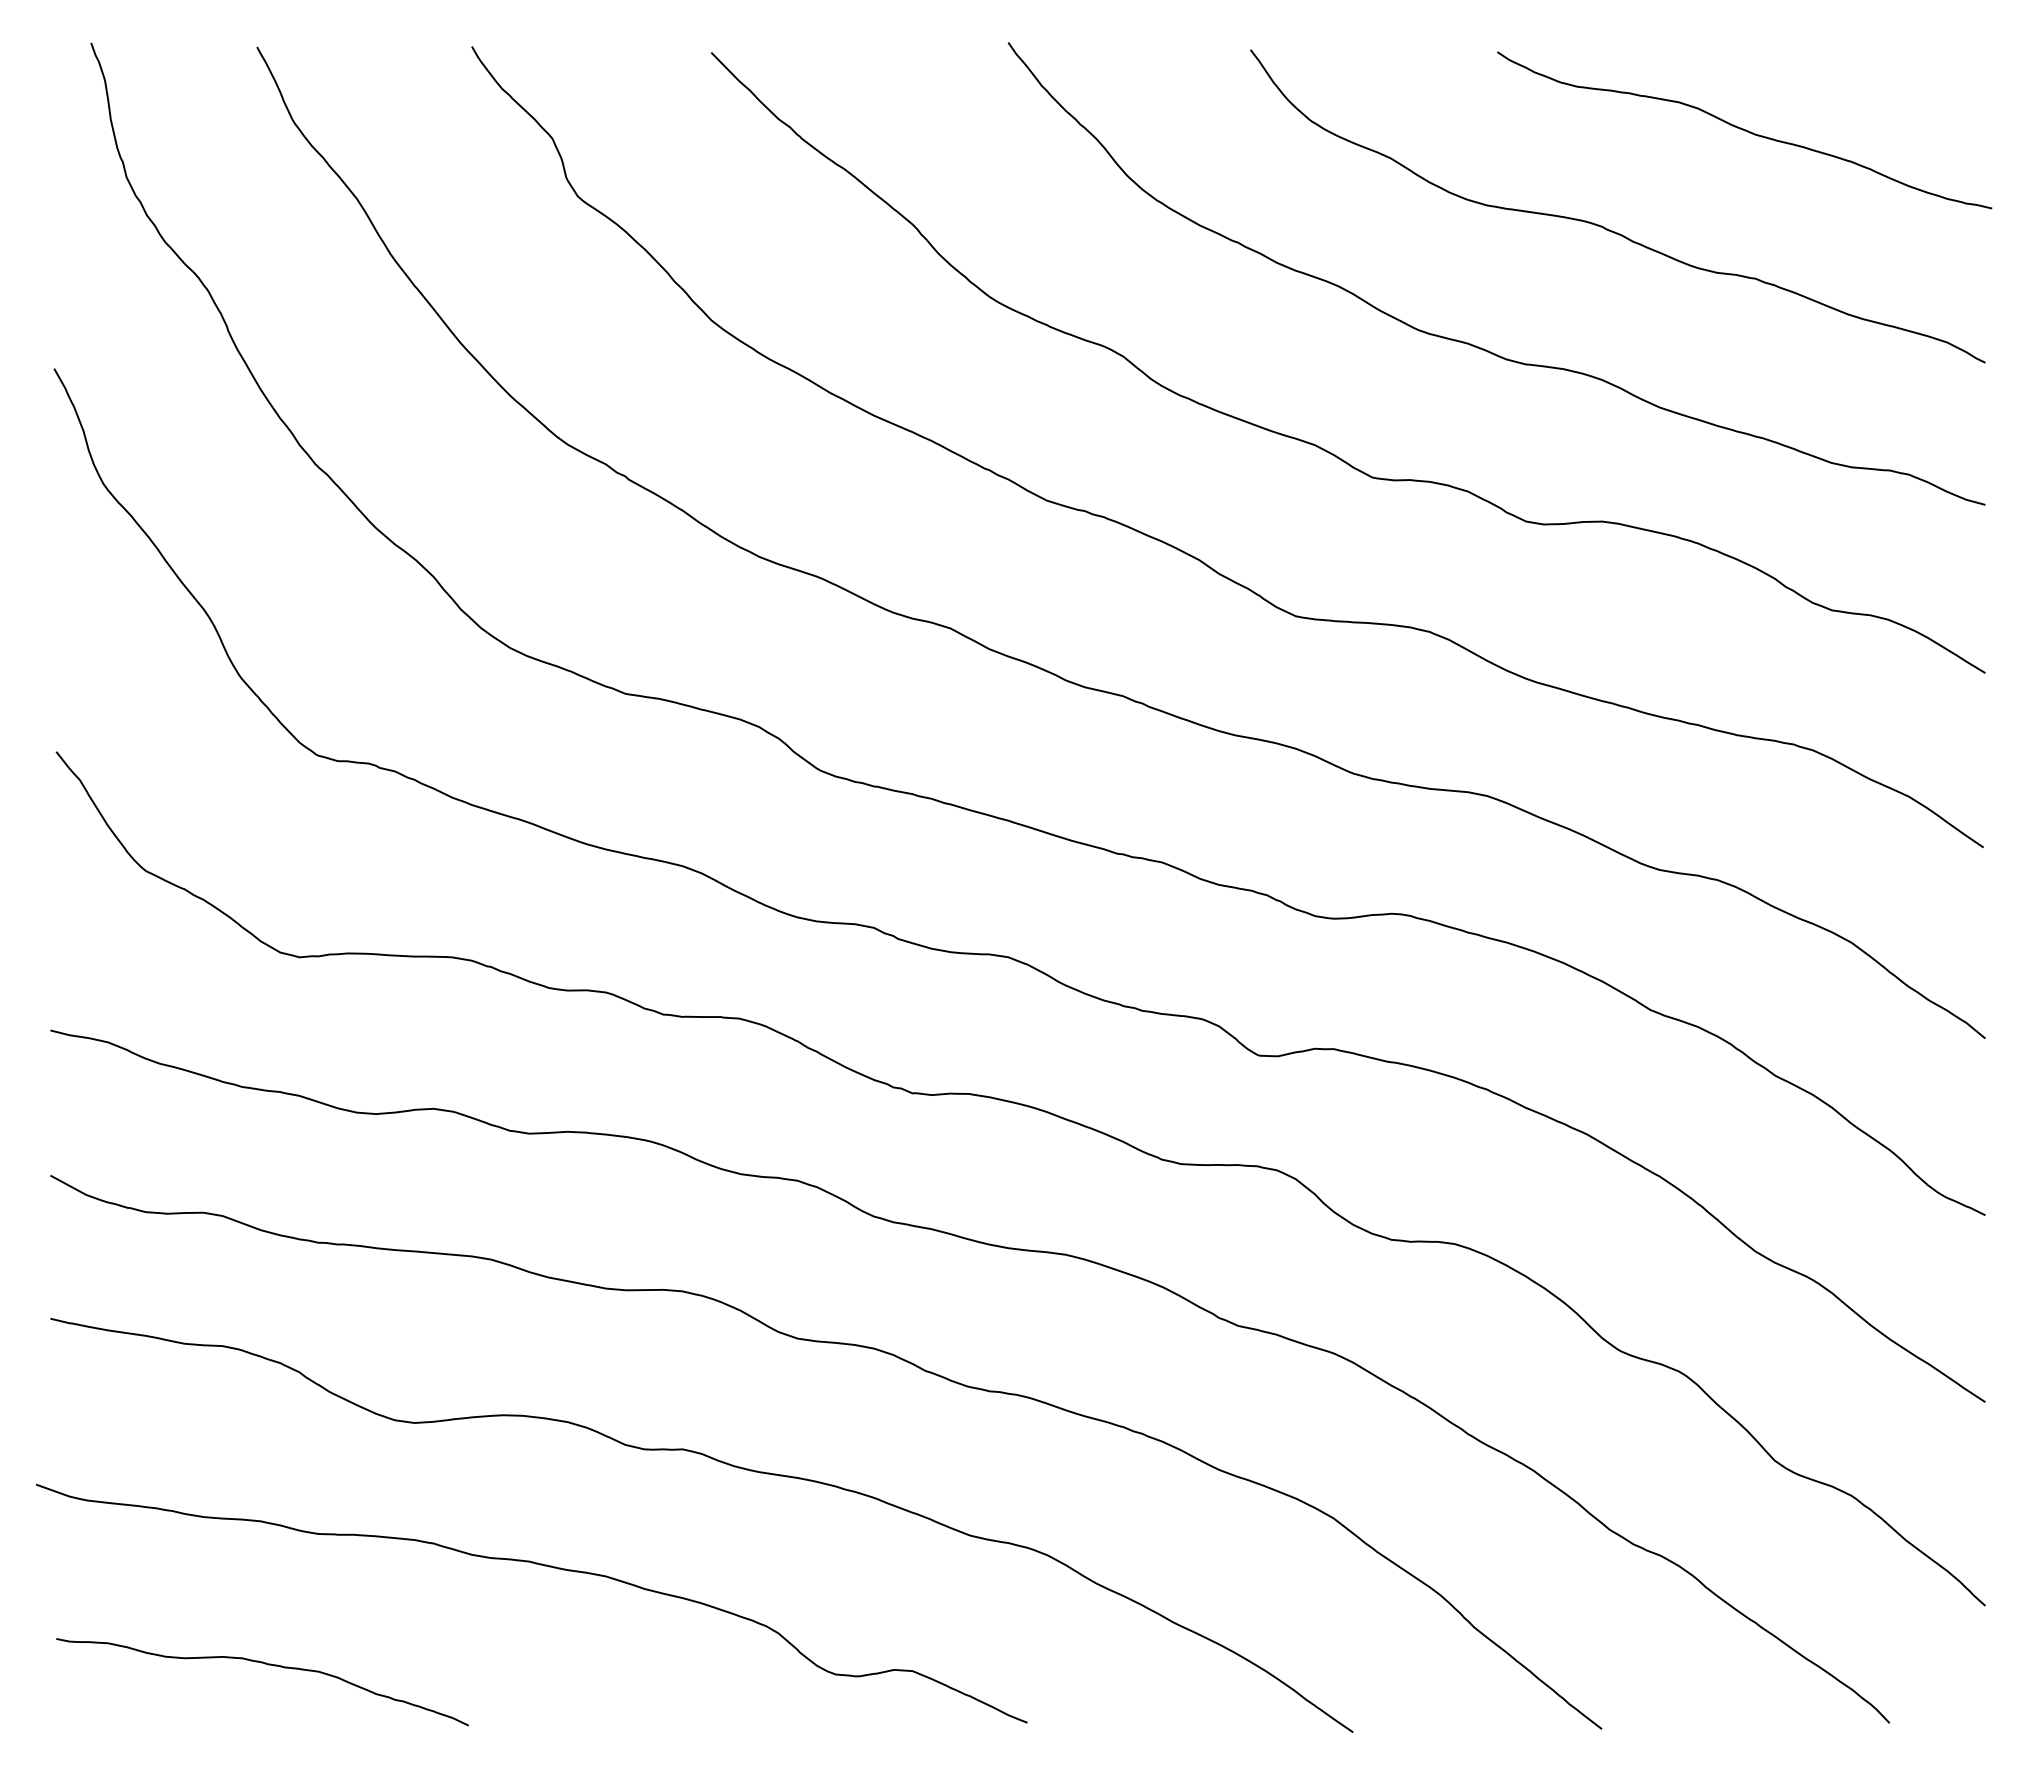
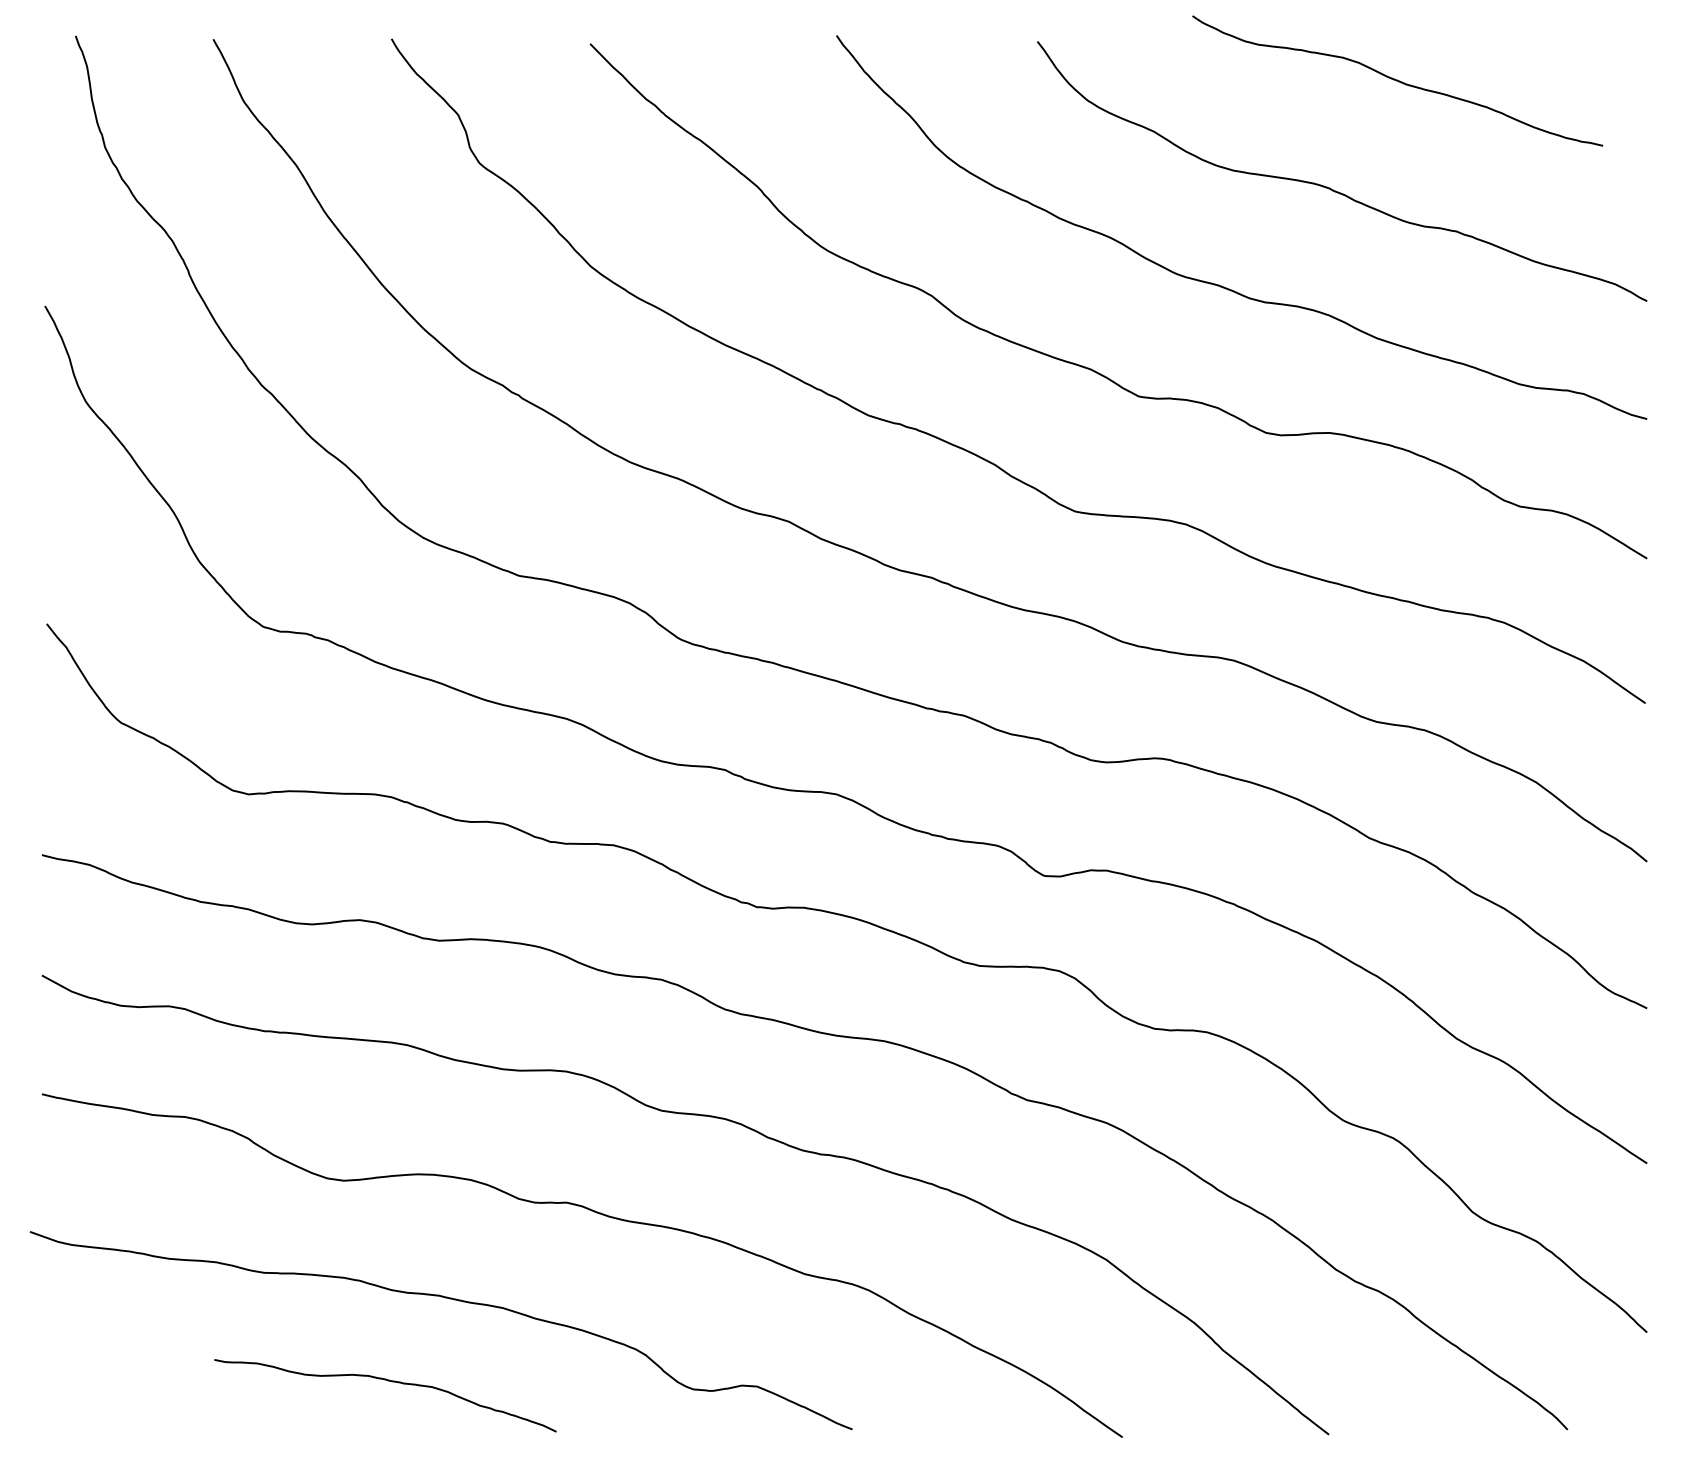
curve: (1744, 130) -> (1397, 81), moved
curve: (268, 1665) -> (390, 1381), moved

